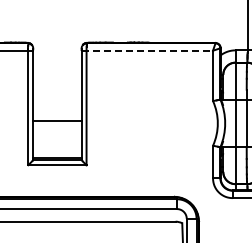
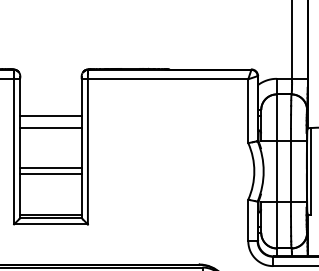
line: (147, 50) -> (165, 78), dashed -> solid
line: (57, 79) -> (51, 115), added
line: (57, 89) -> (51, 128), added
line: (57, 125) -> (51, 174), added

